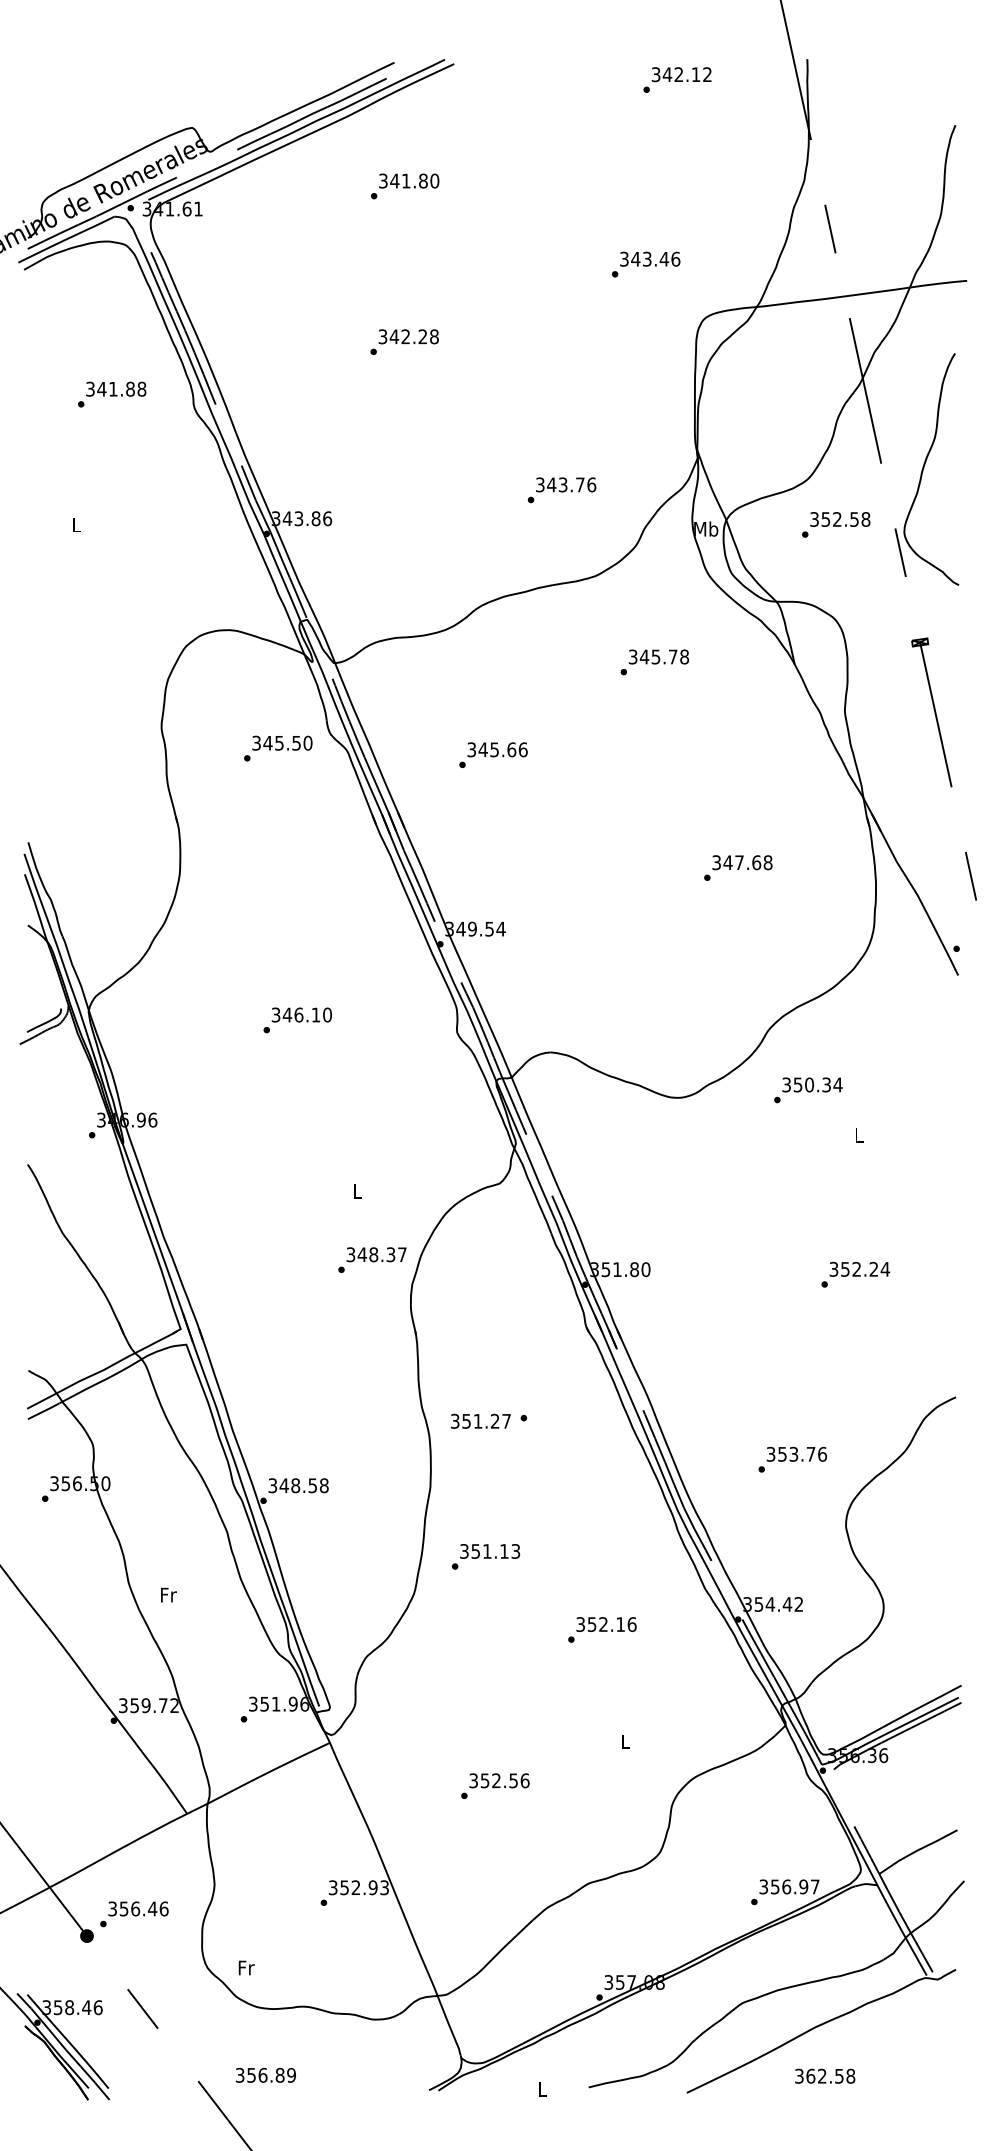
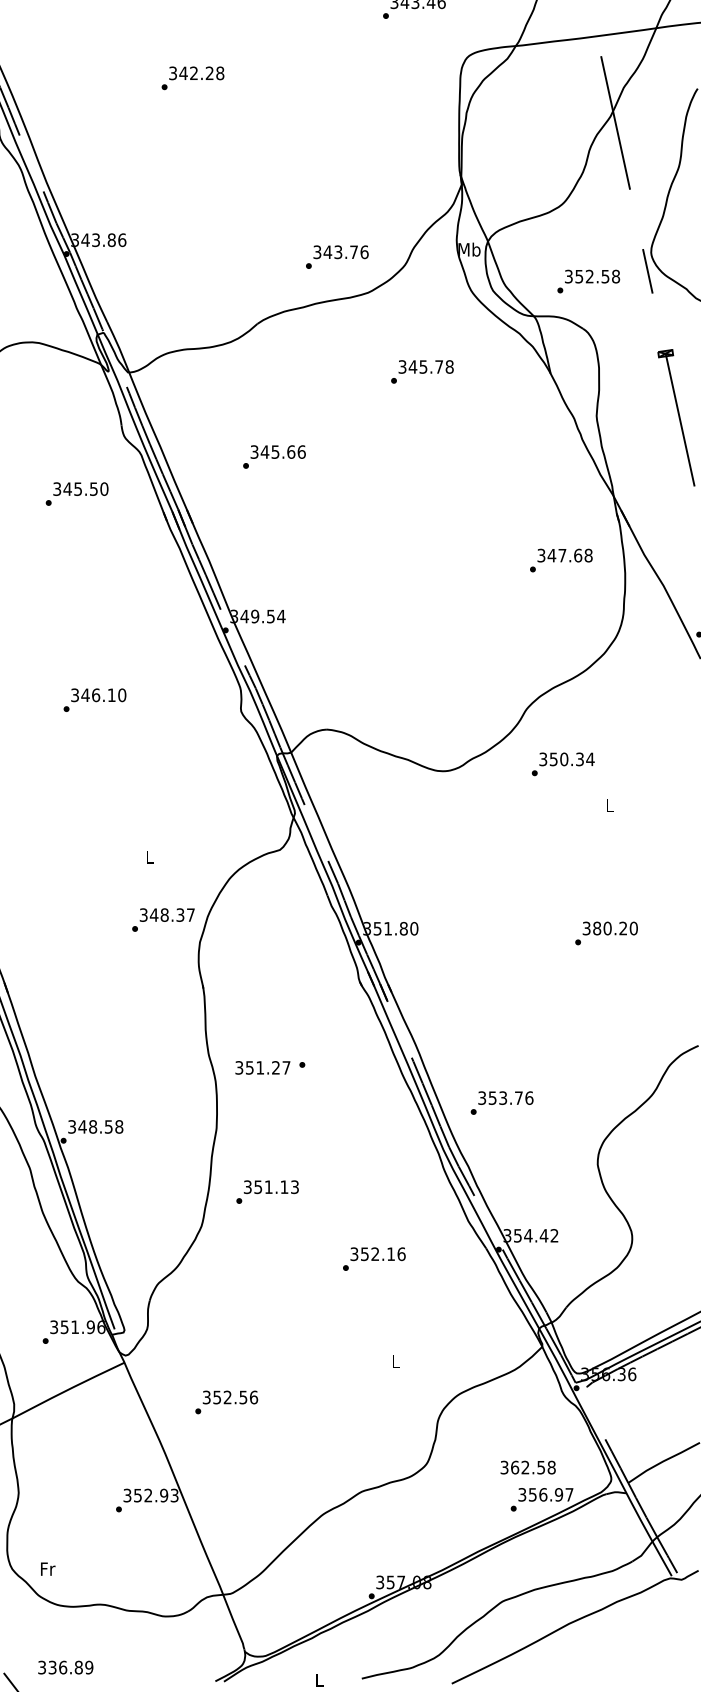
text: (561, 490) -> (336, 257), moved
text: (836, 524) -> (589, 281), moved
text: (278, 748) -> (77, 493), moved
text: (738, 867) -> (561, 560), moved
text: (865, 1268) -> (615, 927), 352.24 -> 380.20
text: (792, 1459) -> (501, 1102), moved
text: (495, 1786) -> (226, 1402), moved
text: (251, 2074) -> (52, 1666), 356.89 -> 336.89
text: (825, 2075) -> (528, 1466), moved

